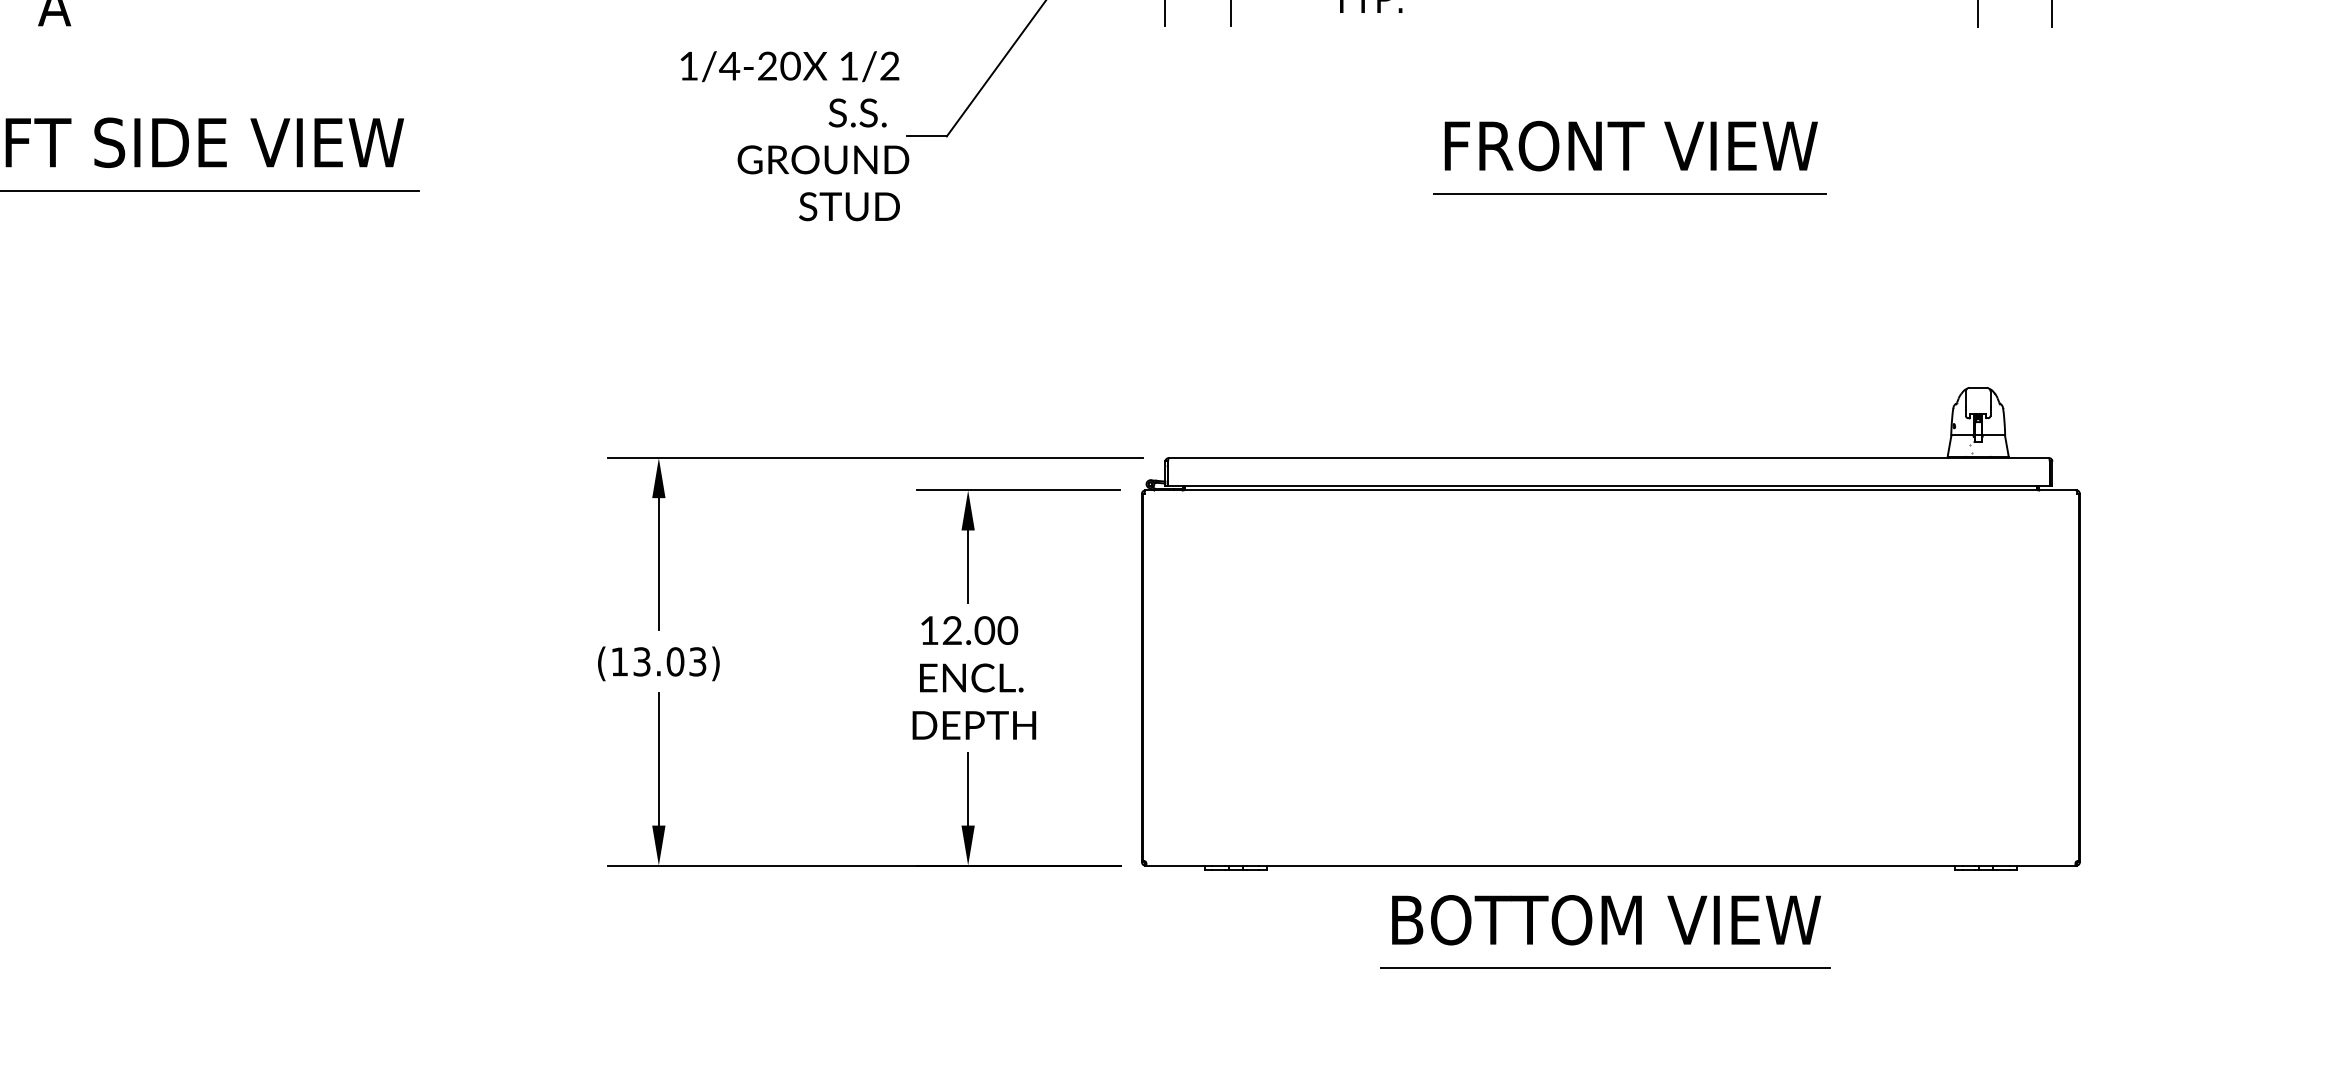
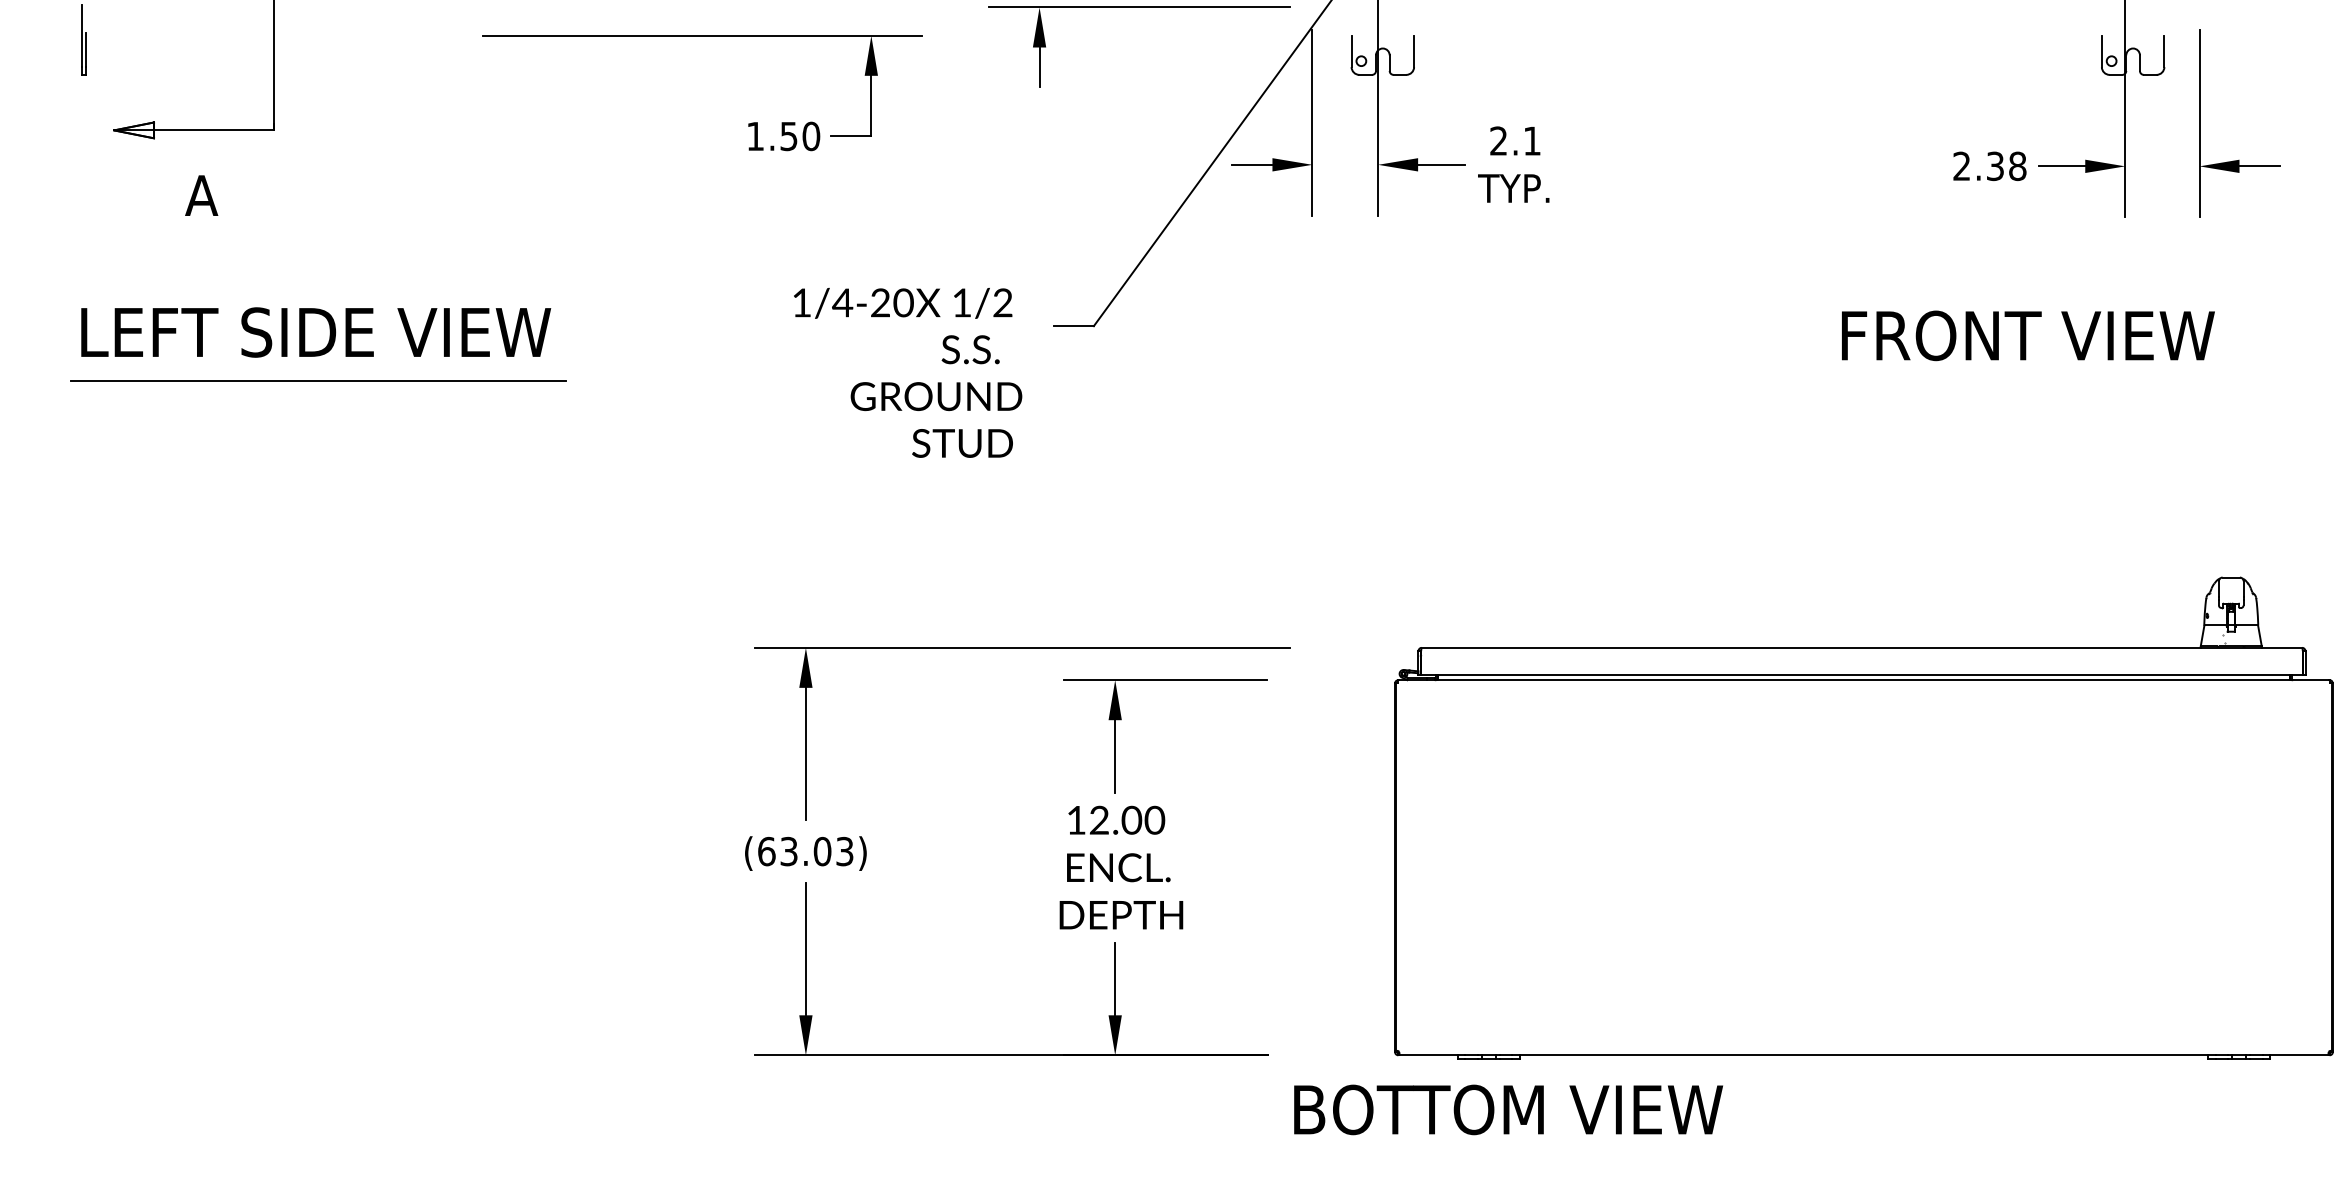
text: (795, 135) -> (908, 372), moved
text: (1631, 145) -> (2028, 335), moved
line: (1630, 194) -> (1777, 384), removed
part: (1610, 627) -> (1863, 817), moved
text: (619, 661) -> (766, 851), (13.03) -> (63.03)
text: (1606, 919) -> (1508, 1109), moved
line: (1605, 968) -> (1752, 1158), removed

